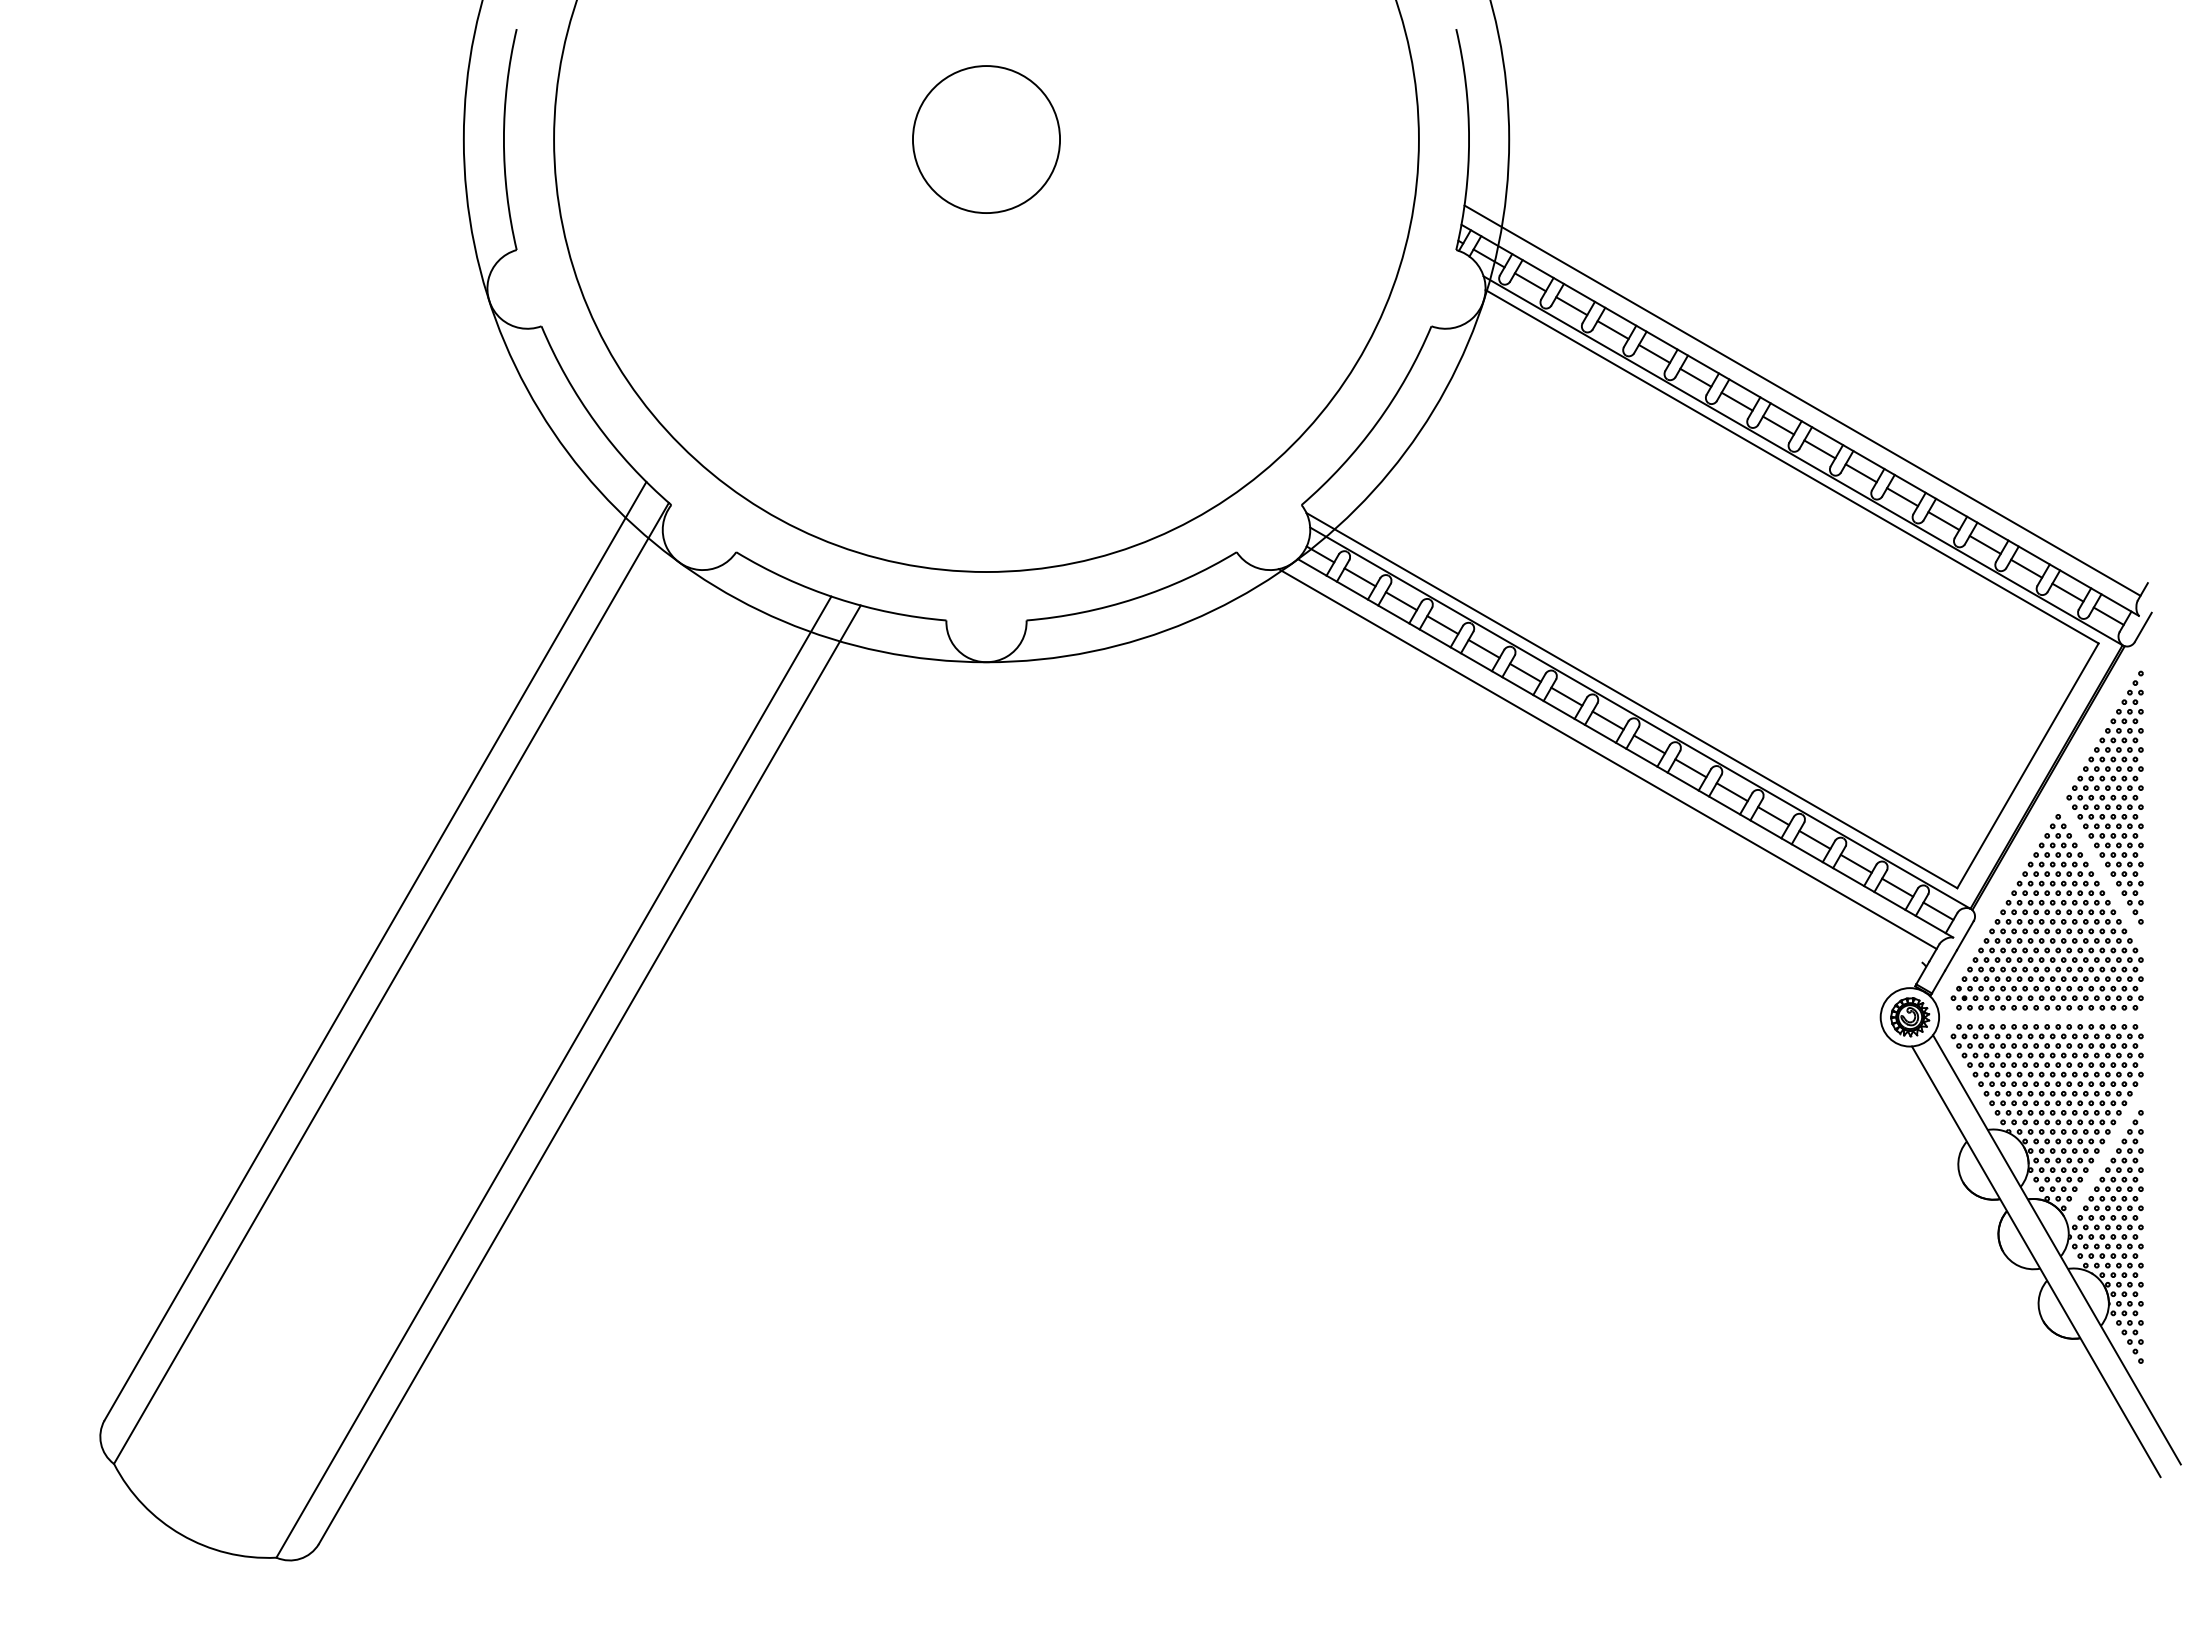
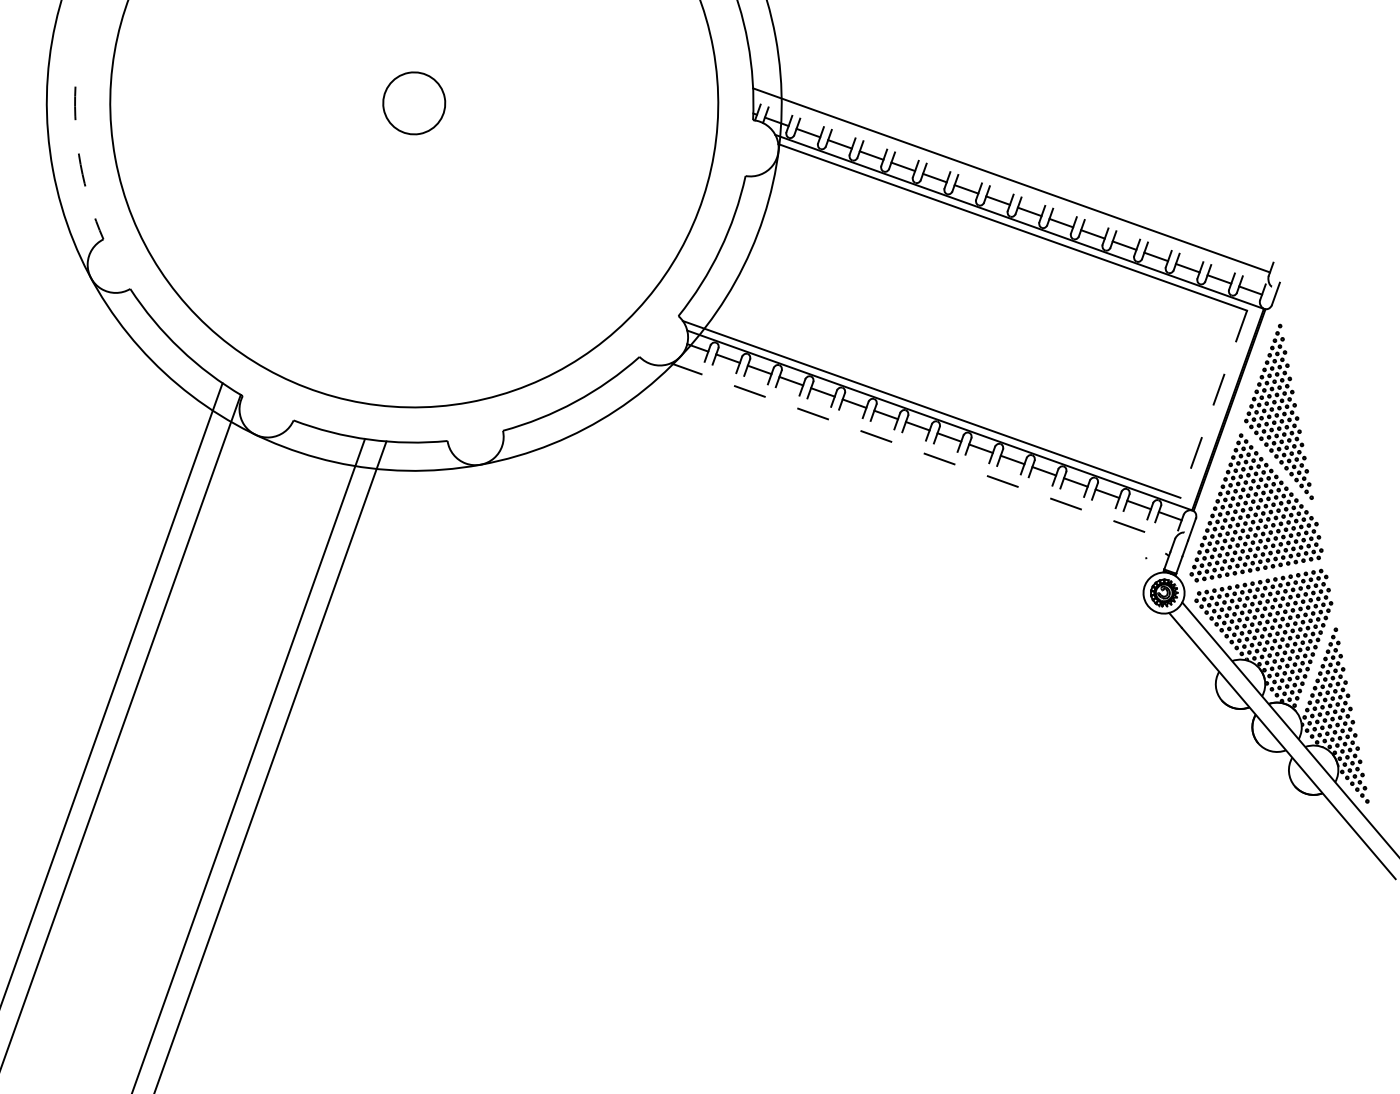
arc: (503, 139) -> (80, 164), solid -> dashed
circle: (986, 139) -> (414, 103), size x0.6
line: (1799, 419) -> (1011, 193), removed
line: (1625, 748) -> (933, 443), removed
line: (1607, 759) -> (922, 453), solid -> dashed
line: (2027, 766) -> (1213, 404), solid -> dashed

